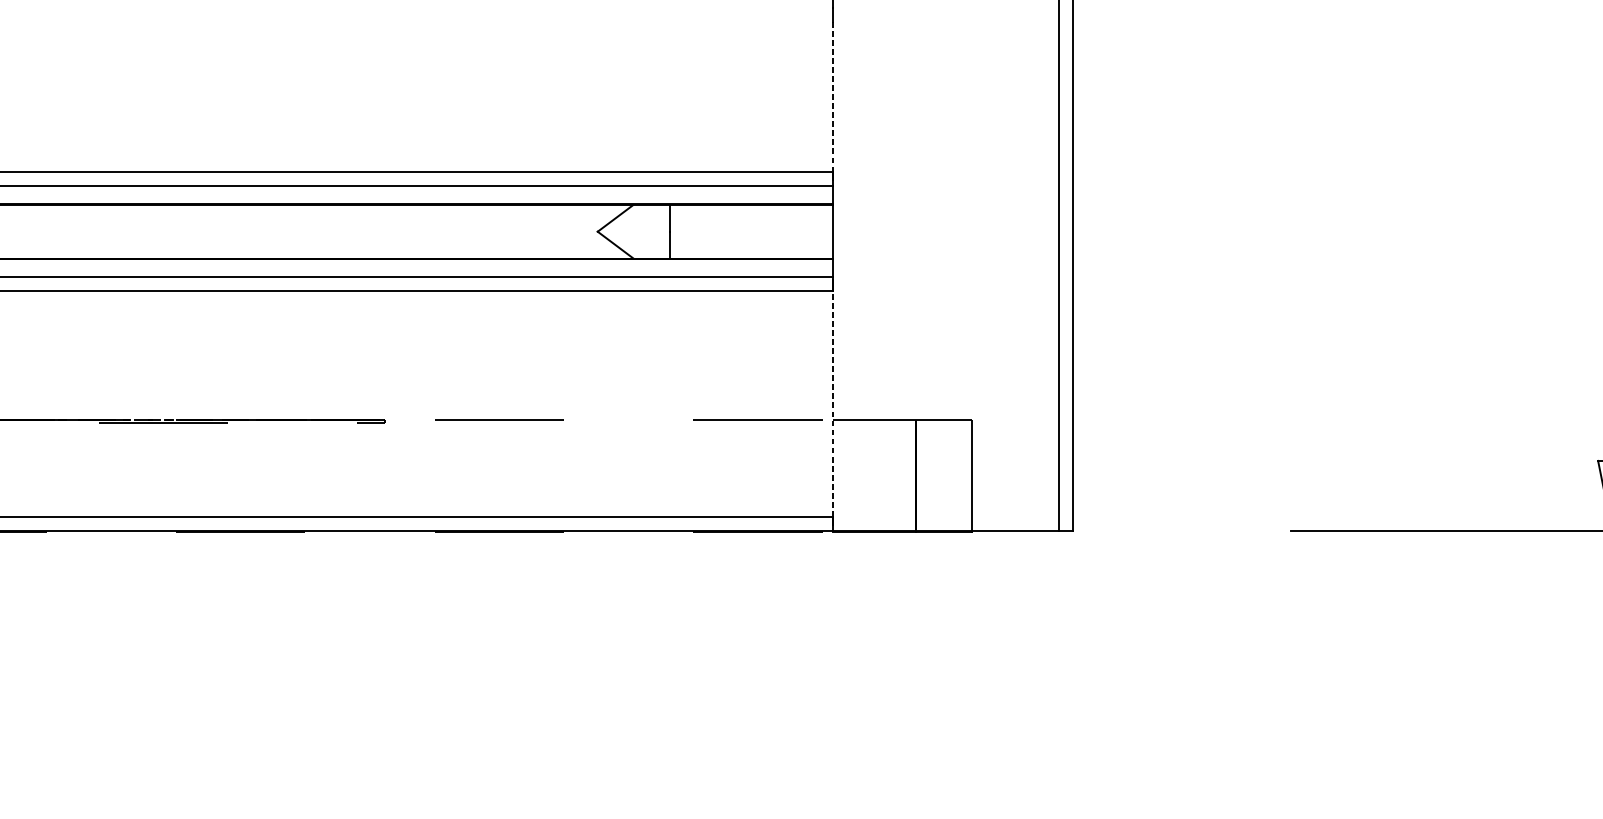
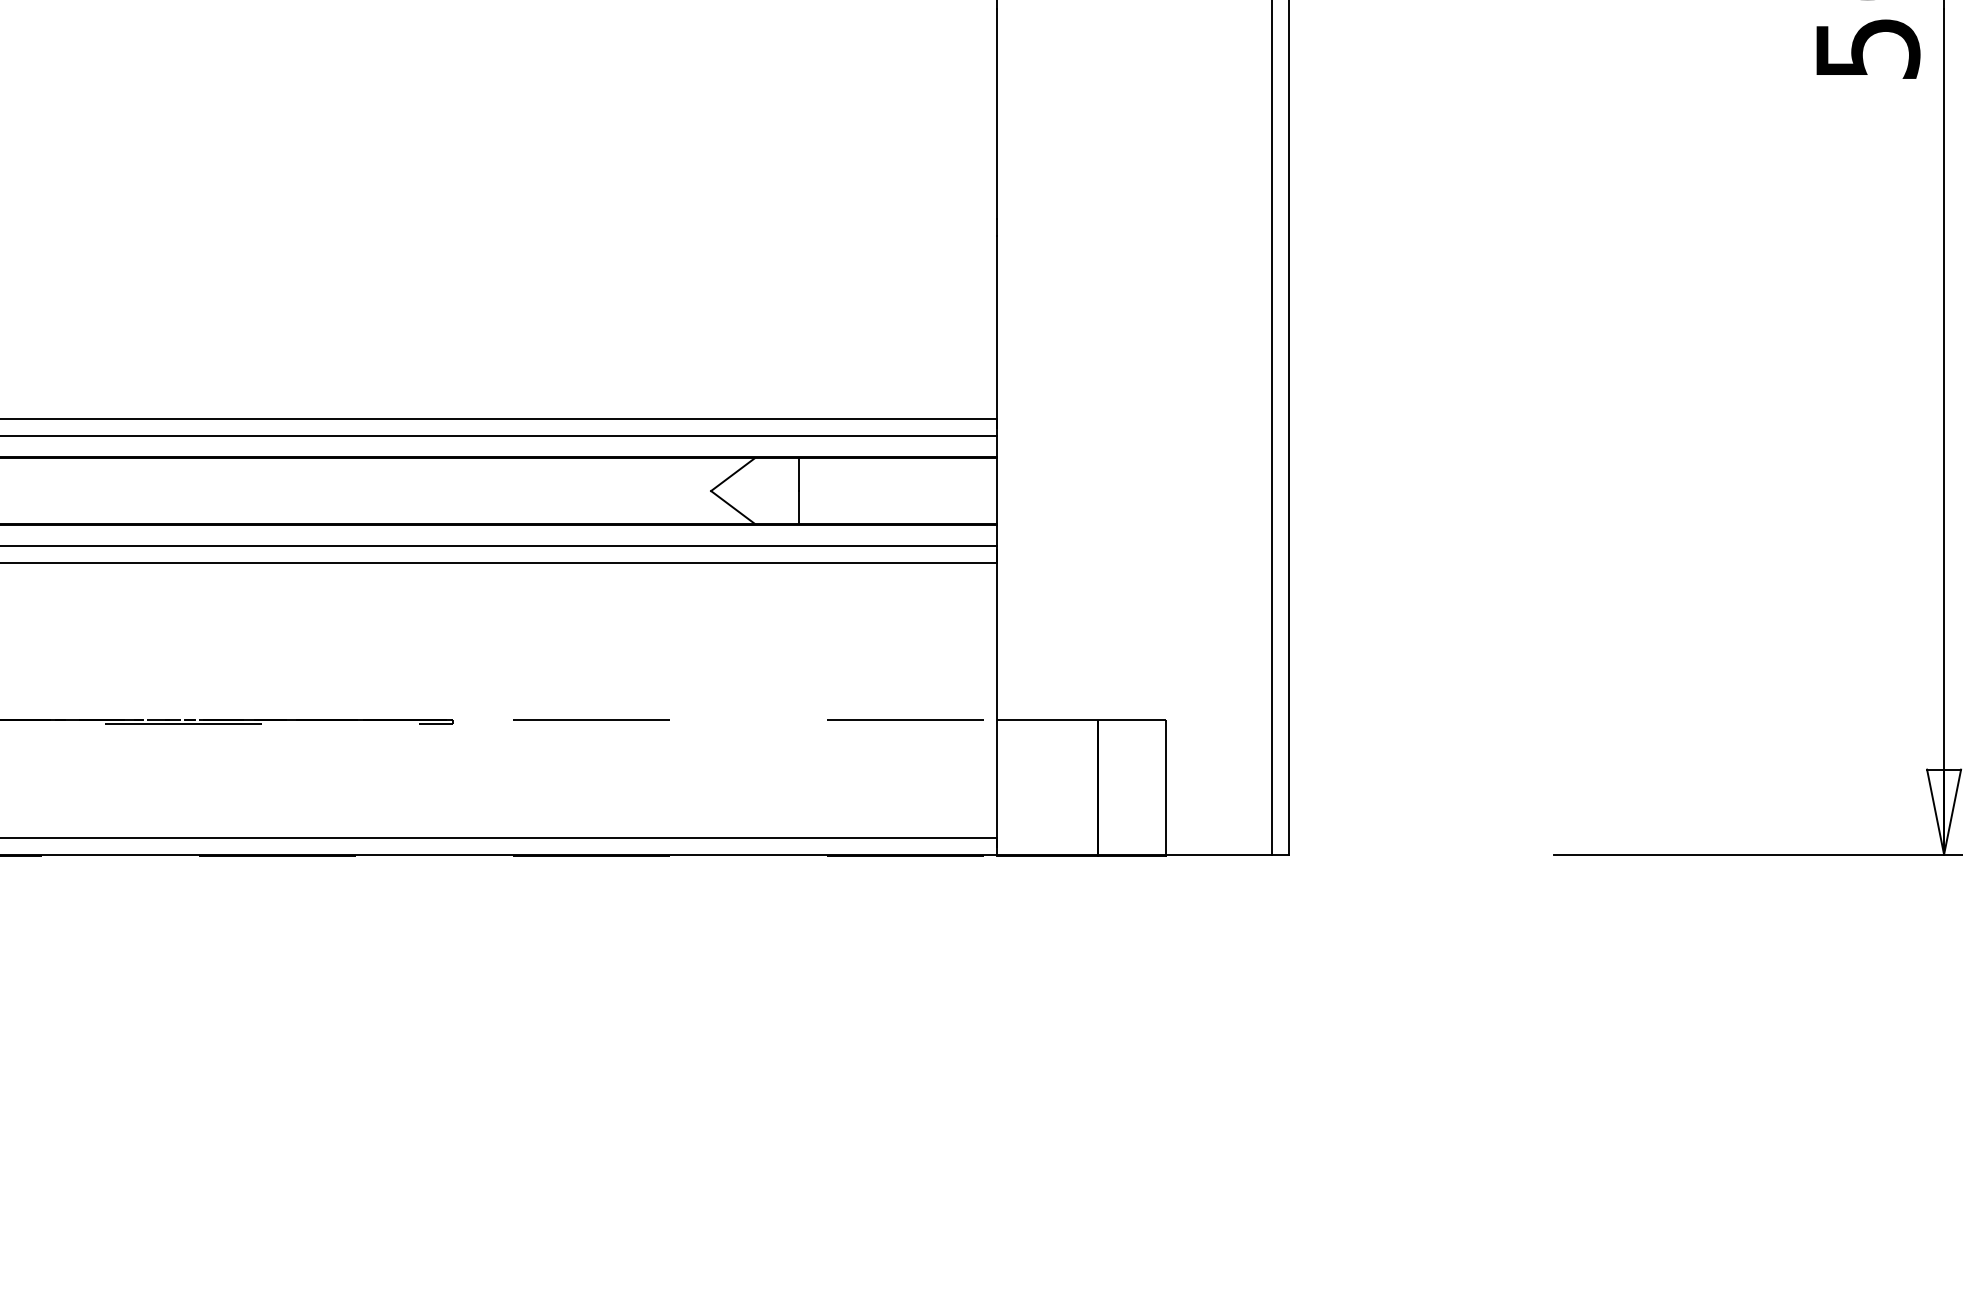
line: (832, 97) -> (996, 327), dashed -> solid
line: (832, 403) -> (996, 699), dashed -> solid

